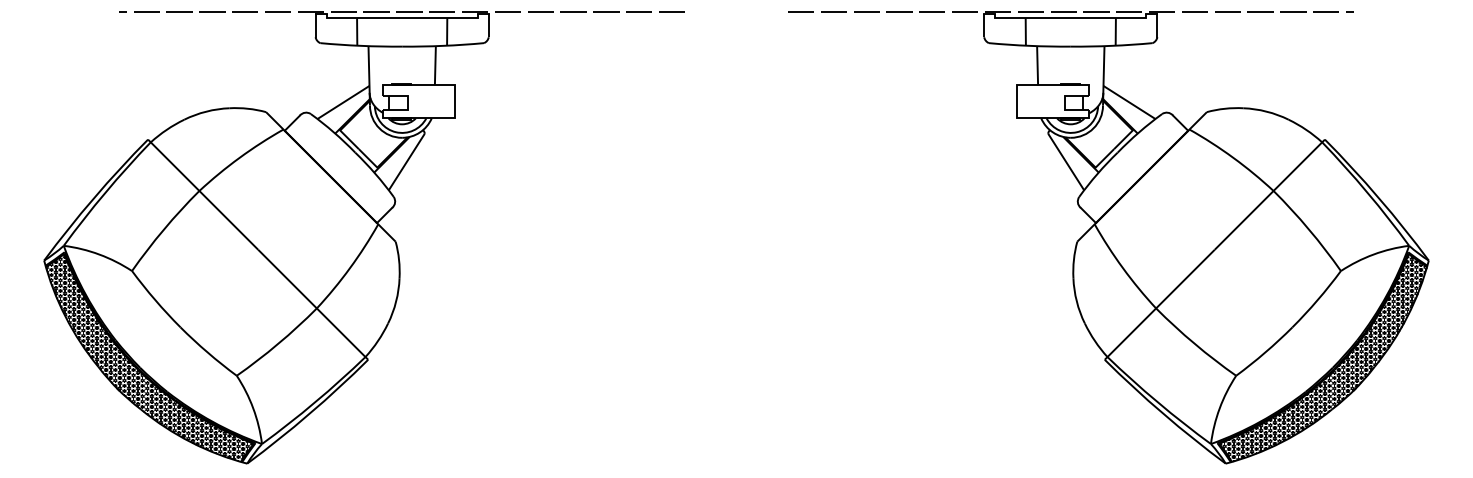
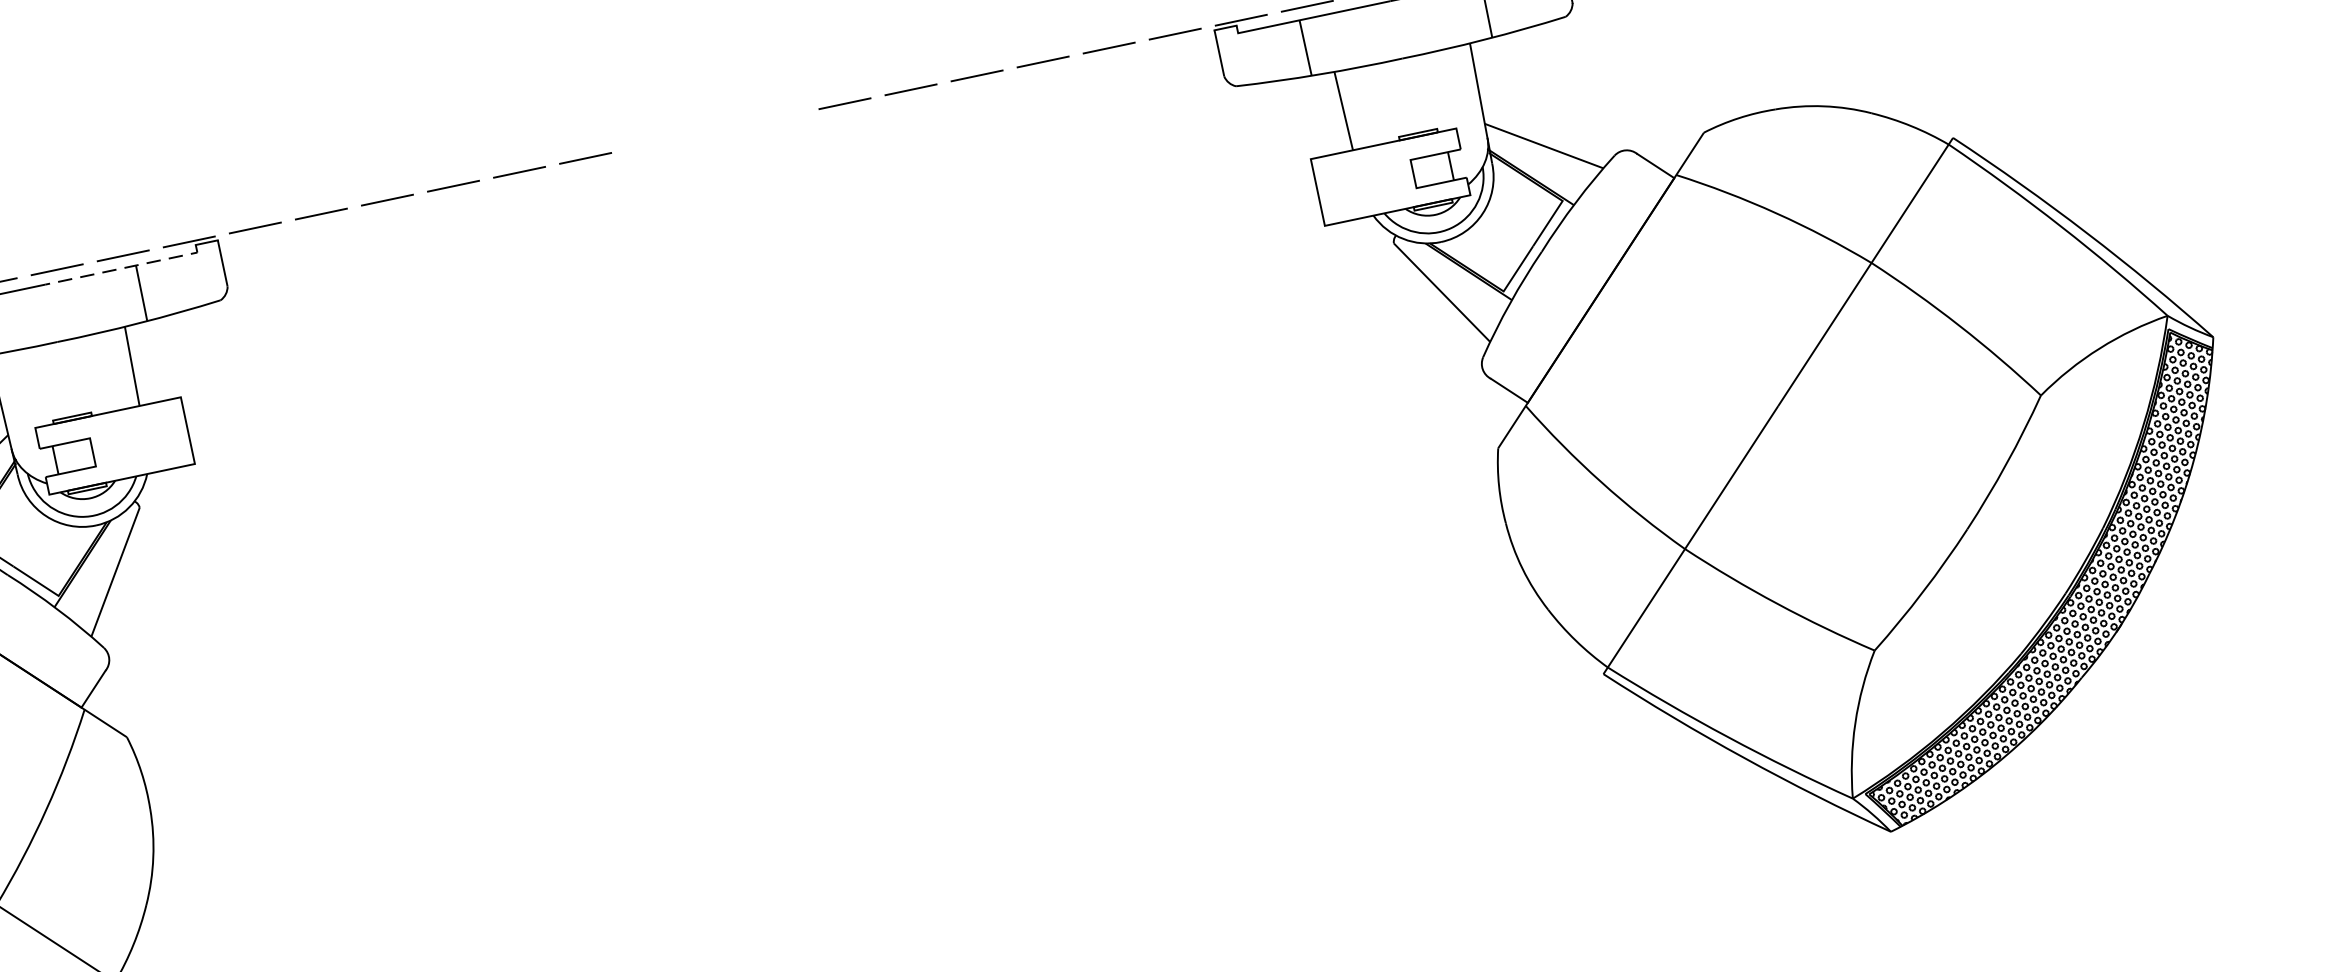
line: (441, 18) -> (124, 268), solid -> dashed

